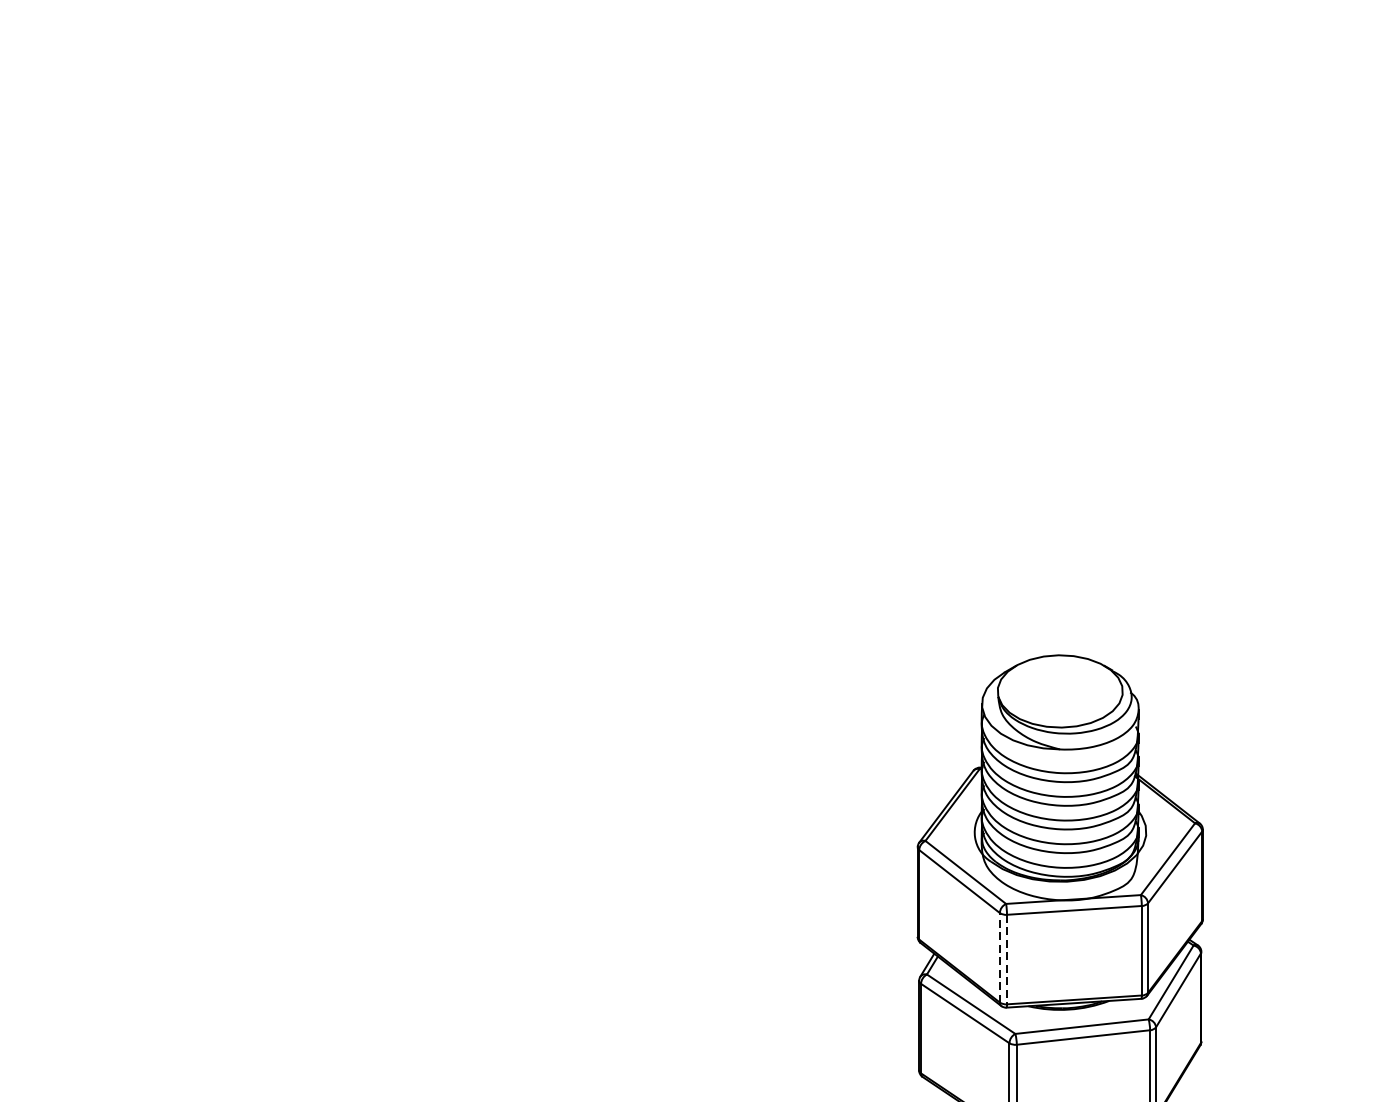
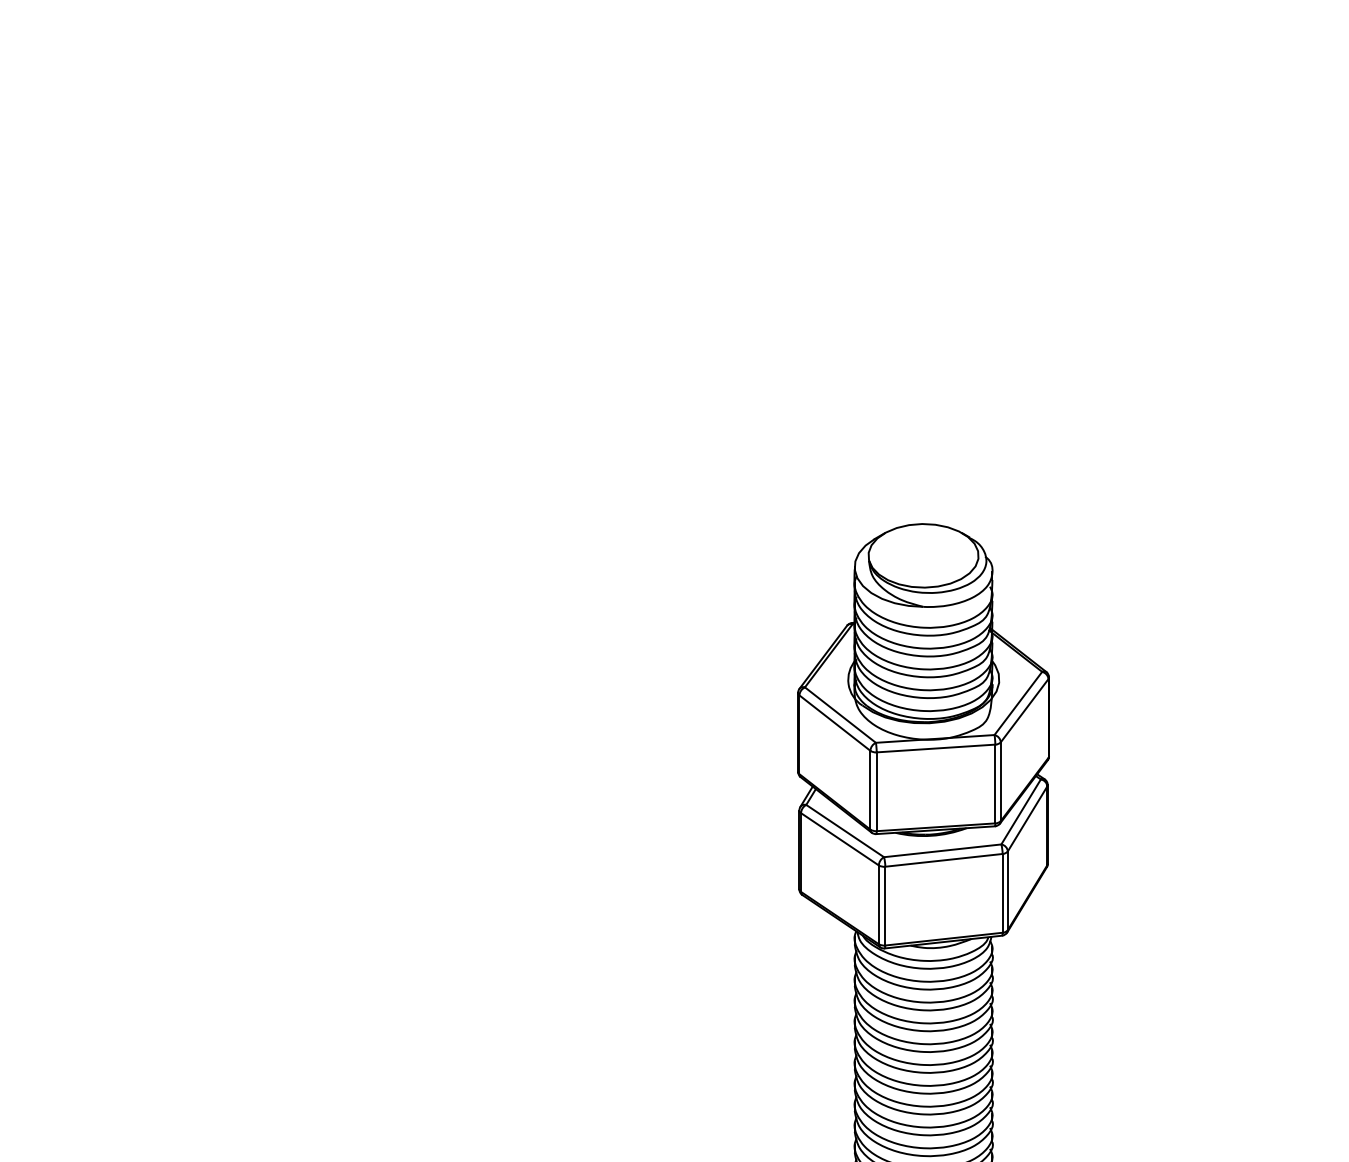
line: (999, 956) -> (870, 789), dashed -> solid
line: (1006, 960) -> (876, 792), dashed -> solid

